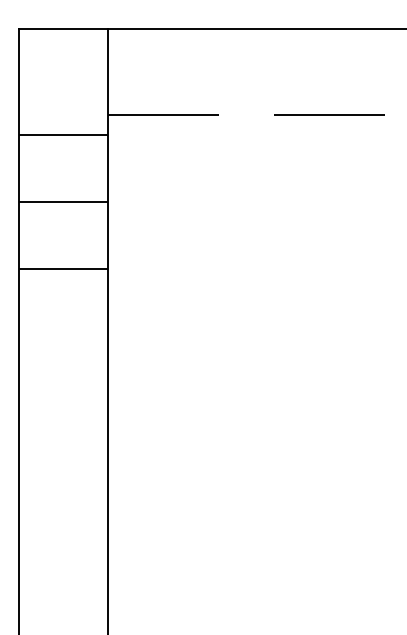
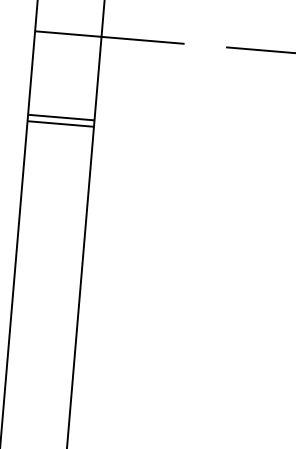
line: (63, 135) -> (68, 34), moved
line: (63, 201) -> (61, 117), moved
line: (63, 268) -> (60, 123), moved

